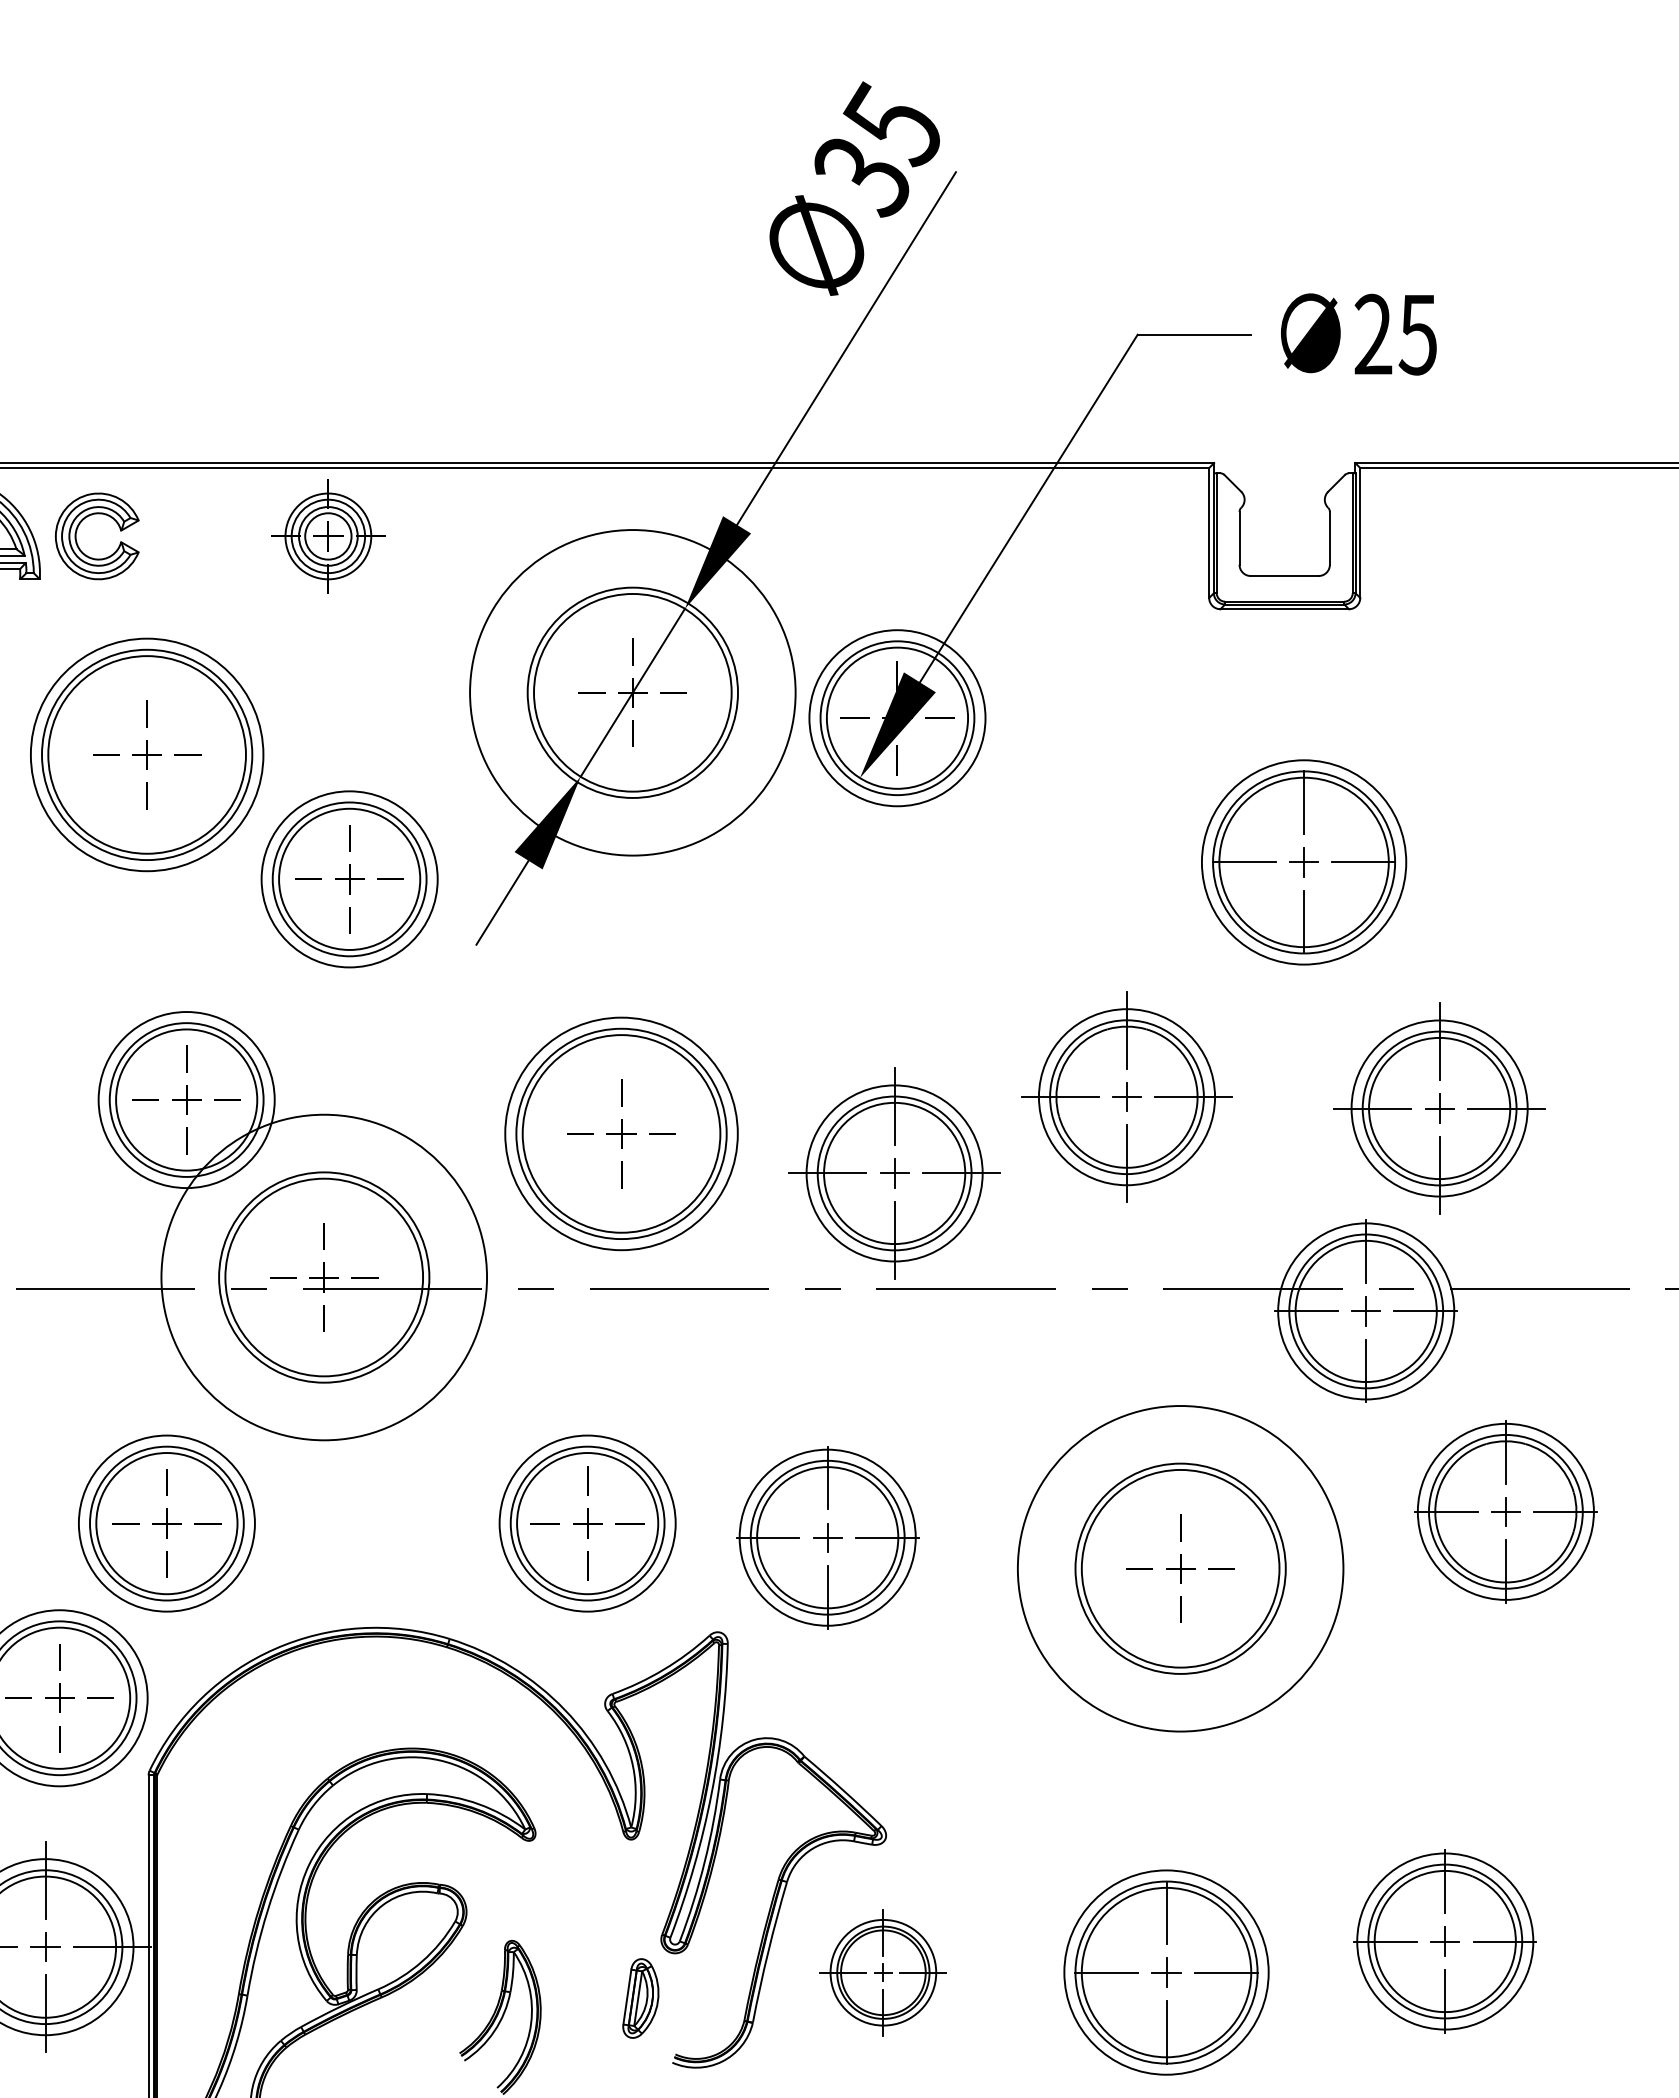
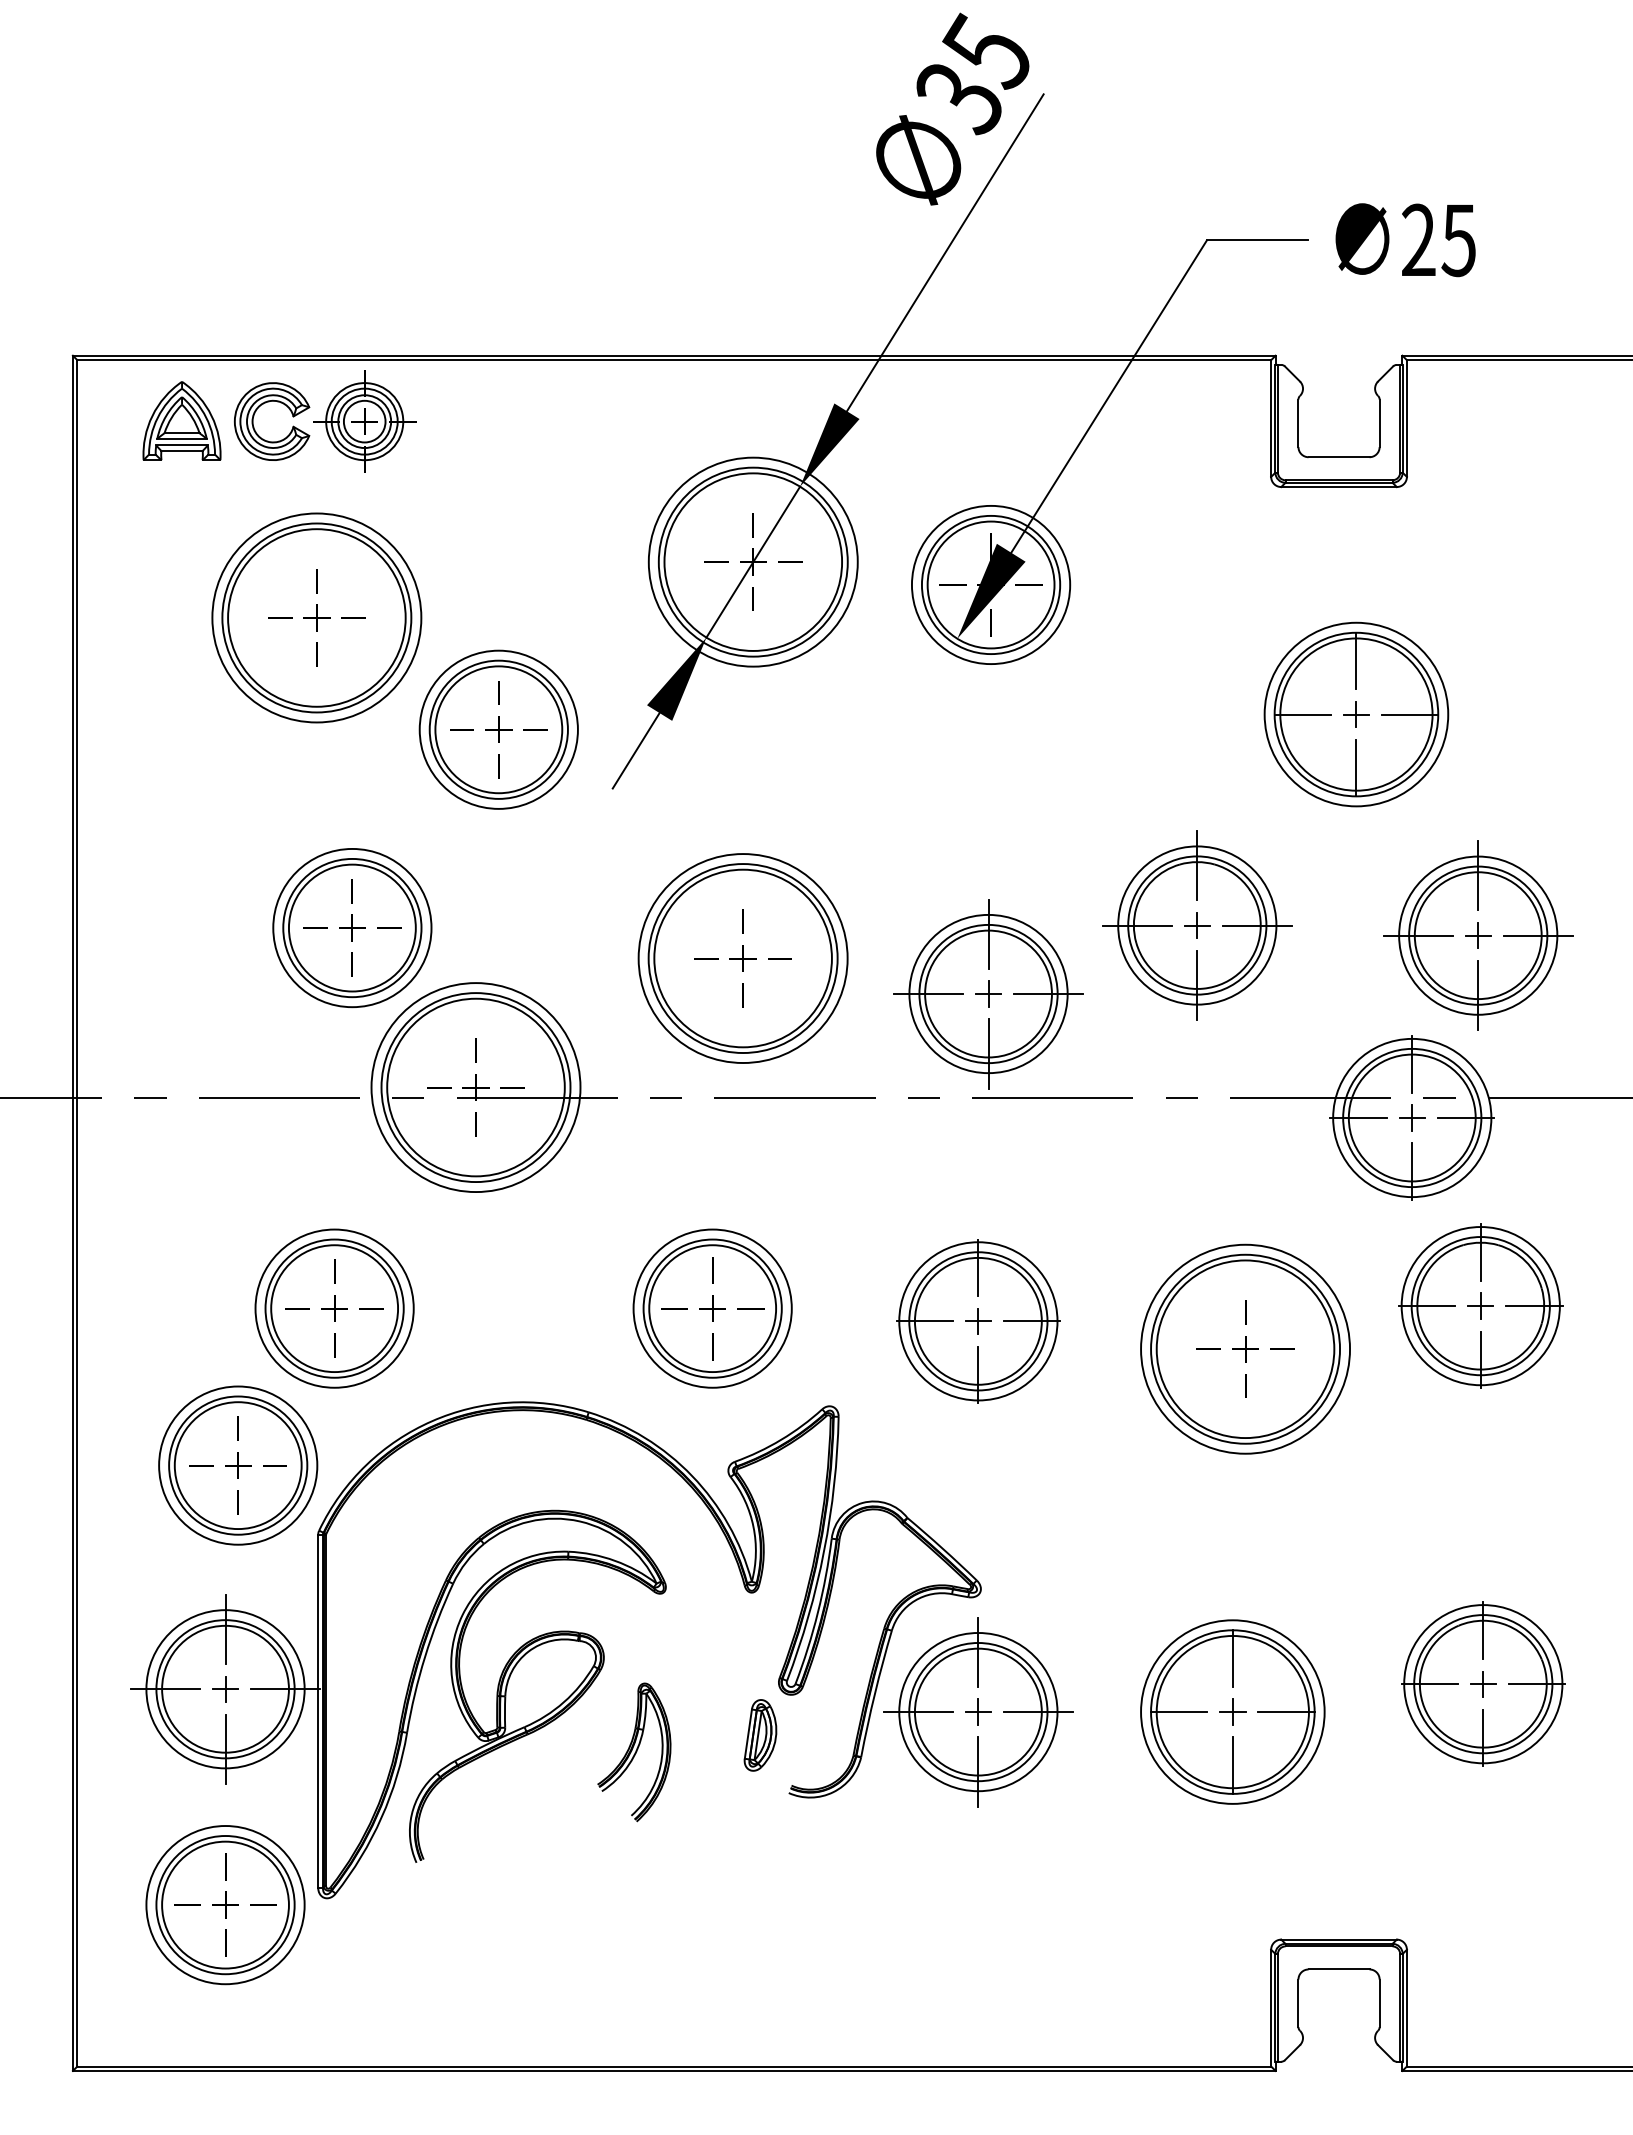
part: (328, 536) -> (364, 421), moved
circle: (631, 692) -> (752, 561), size x0.71
circle: (323, 1277) -> (475, 1087), size x0.71
part: (1505, 1511) -> (1480, 1305), moved
part: (827, 1537) -> (978, 1321), moved
circle: (1180, 1567) -> (1245, 1348), size x0.71
part: (883, 1973) -> (978, 1712), size x1.67

